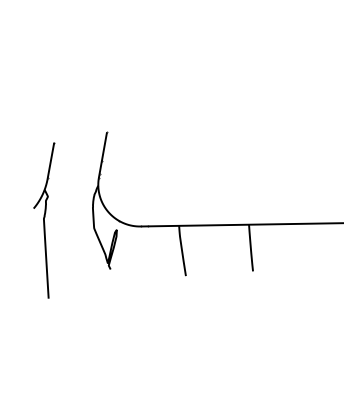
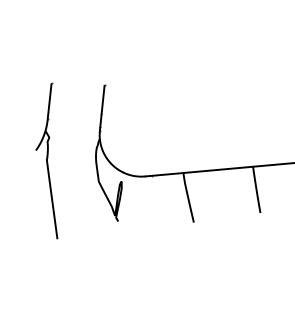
part: (44, 220) -> (47, 161), moved

